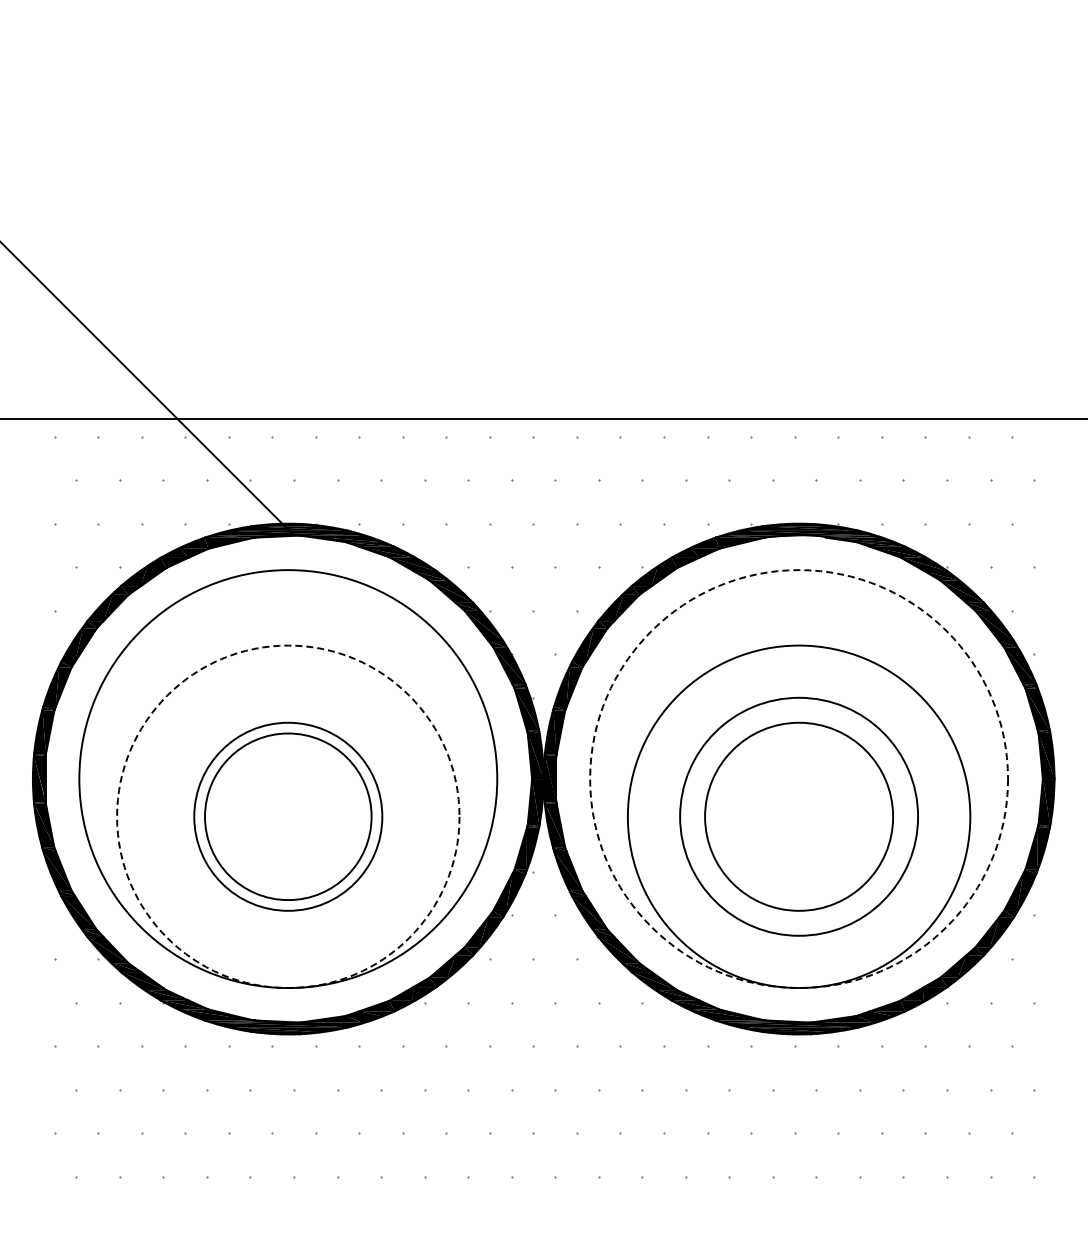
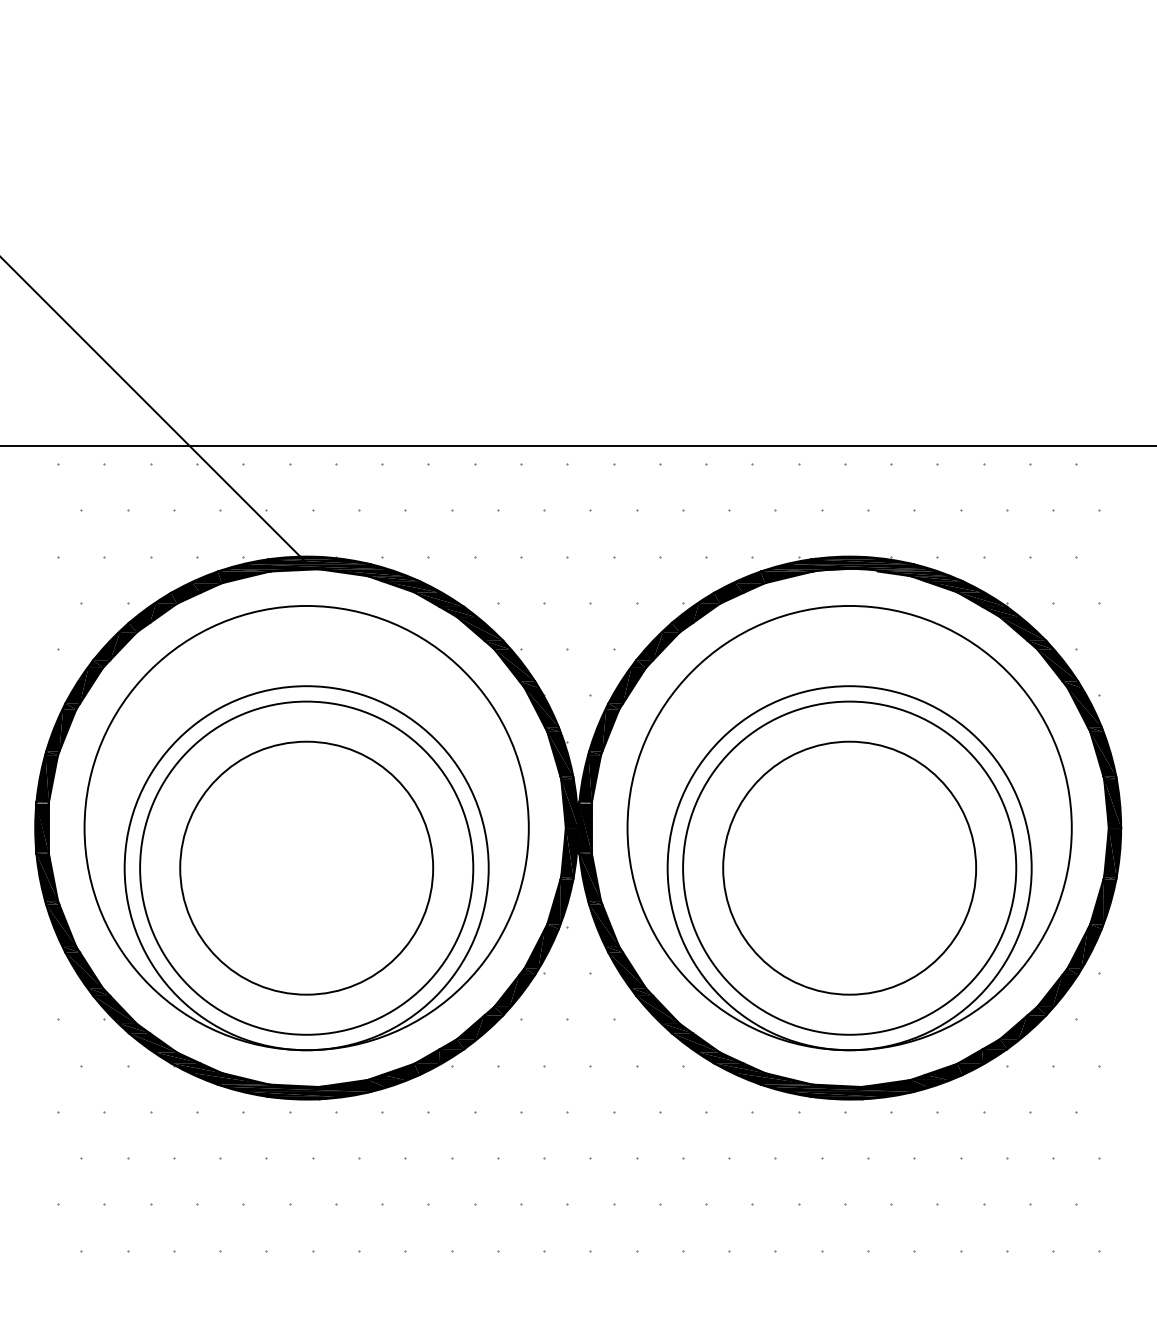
circle: (799, 779) -> (850, 828), dashed -> solid
circle: (288, 816) -> (306, 867), dashed -> solid
circle: (288, 816) -> (306, 867), size x1.43
circle: (288, 816) -> (306, 867), size x1.67
circle: (798, 816) -> (849, 867), size x1.67

